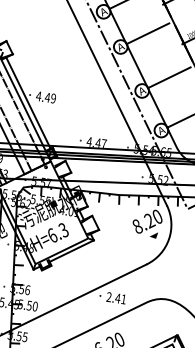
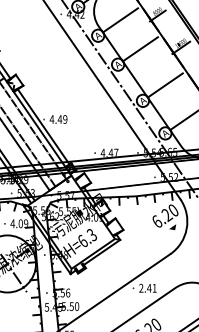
text: (138, 226) -> (157, 221), 8.20 -> 6.20

